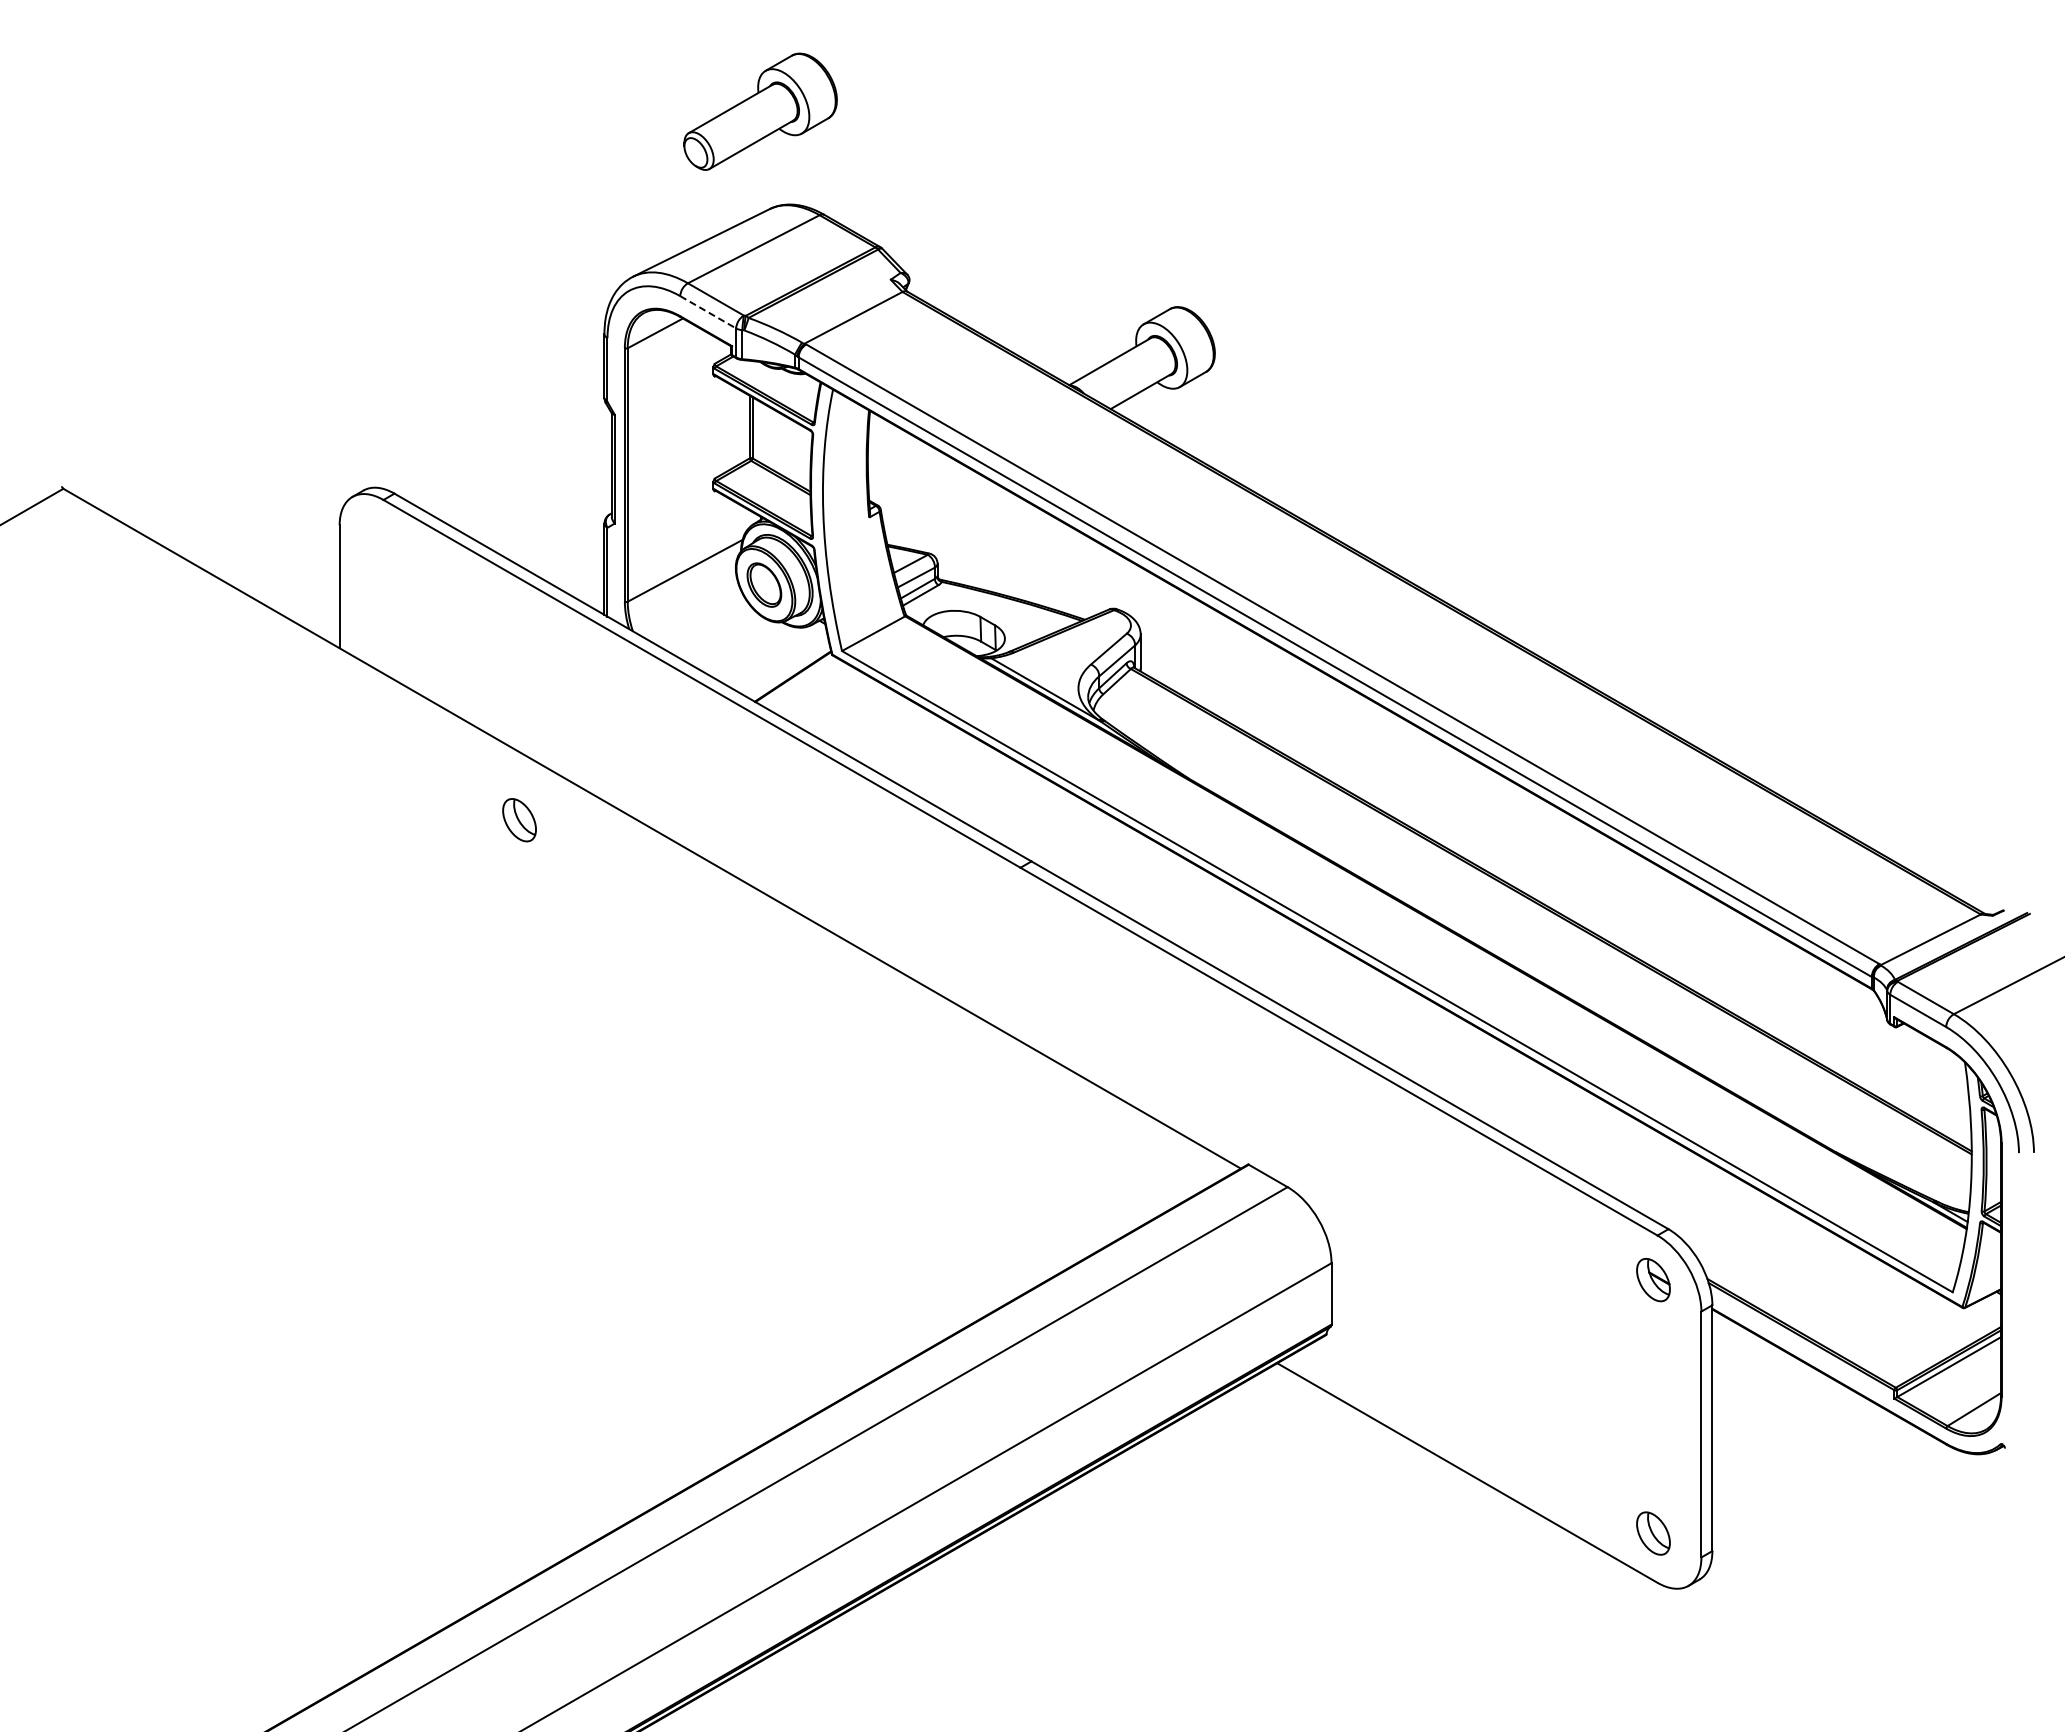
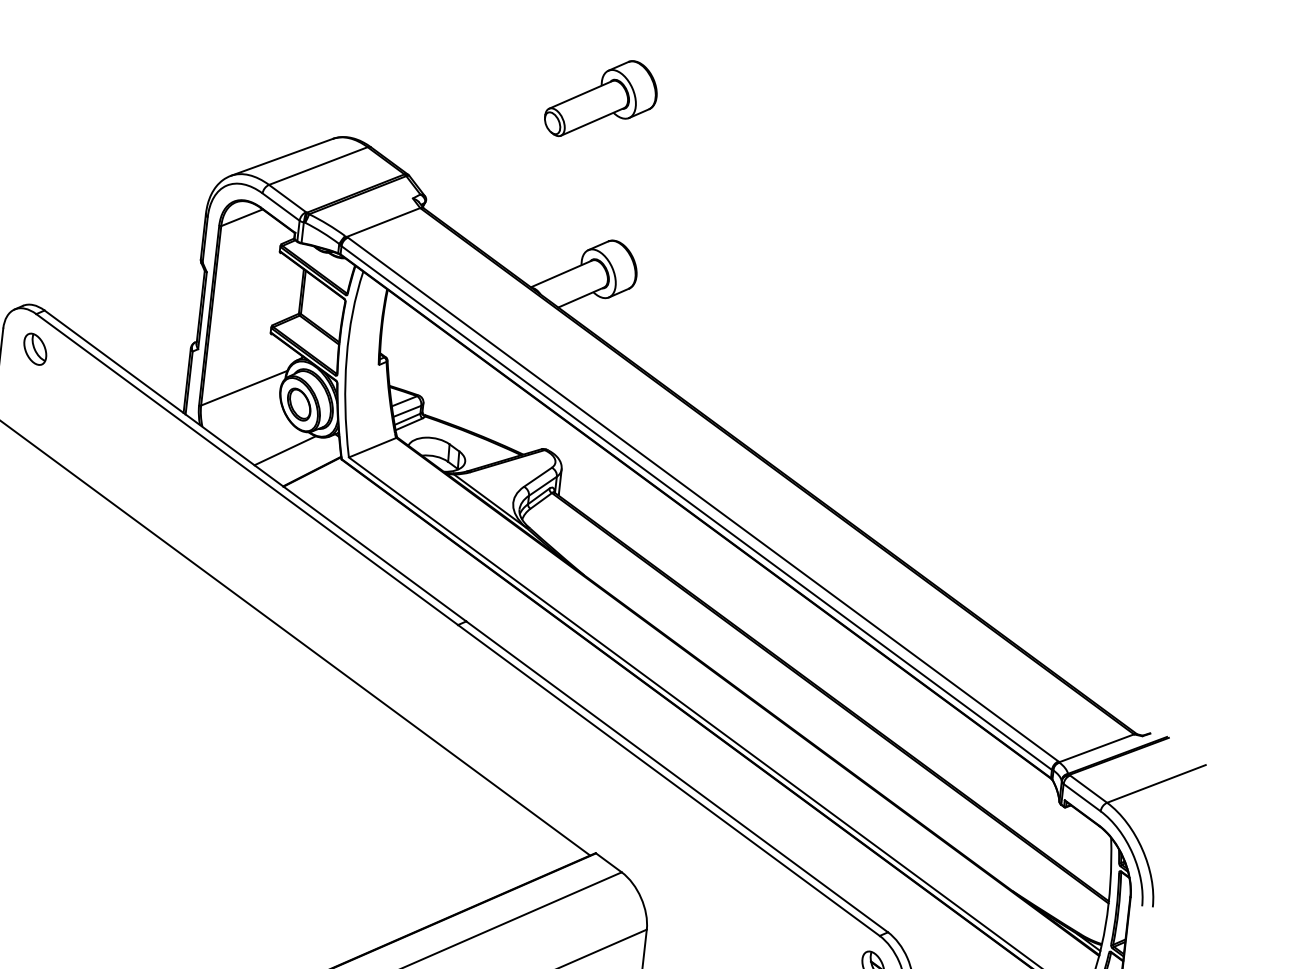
part: (760, 111) -> (601, 99), moved
line: (708, 312) -> (281, 207), dashed -> solid
line: (751, 651) -> (284, 450), added
part: (519, 820) -> (35, 349), moved

